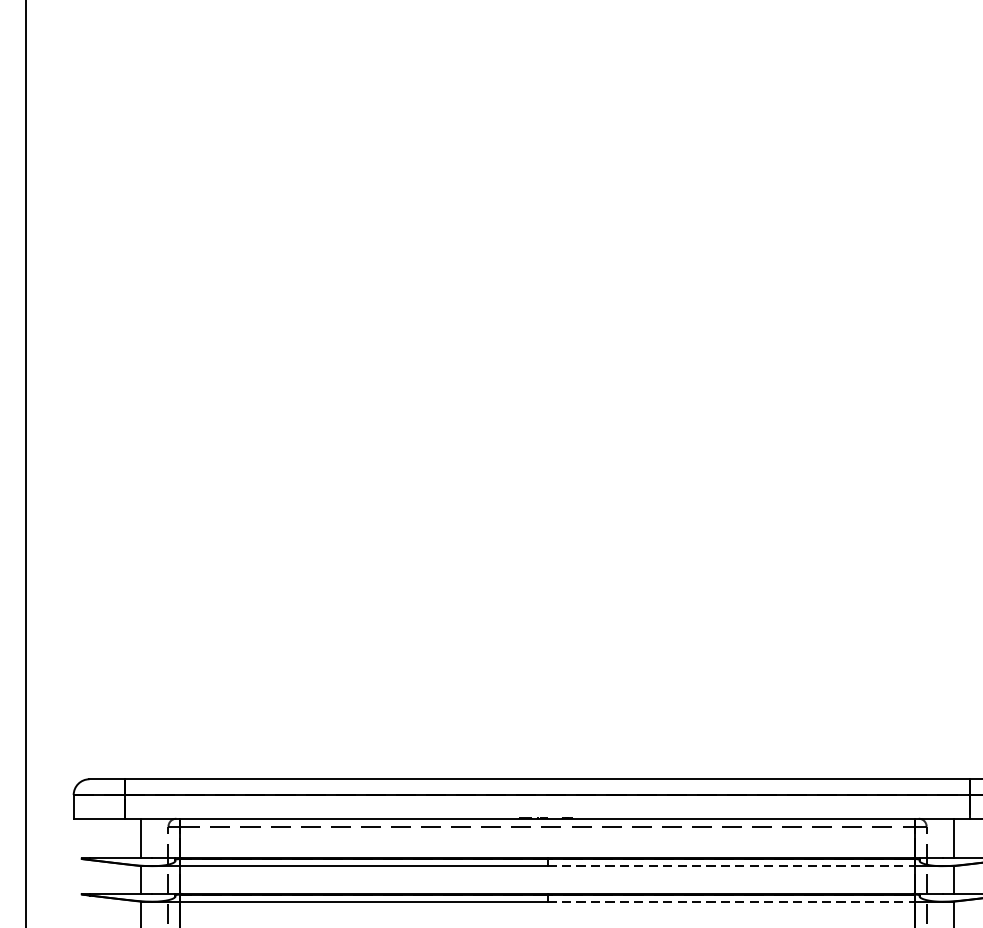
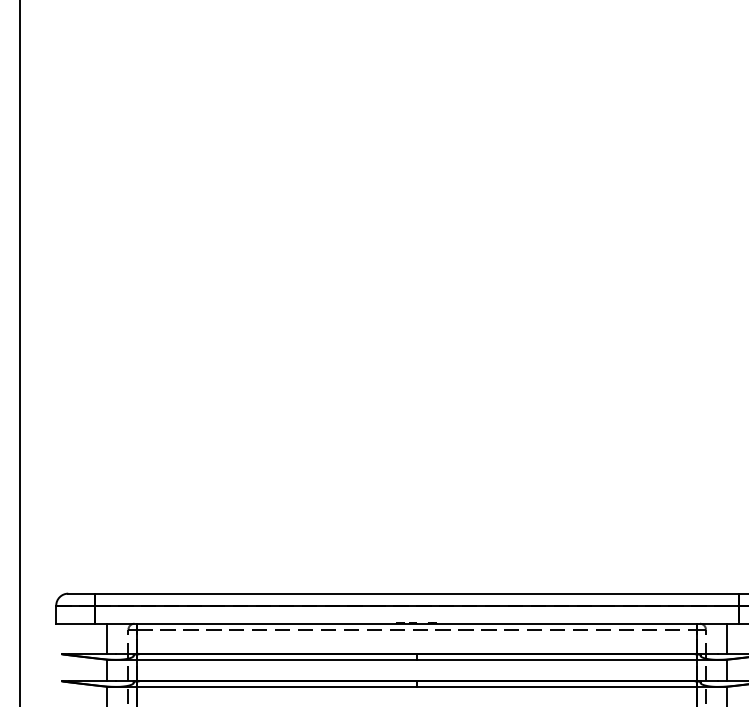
line: (731, 865) -> (557, 659), dashed -> solid
line: (731, 901) -> (557, 686), dashed -> solid

